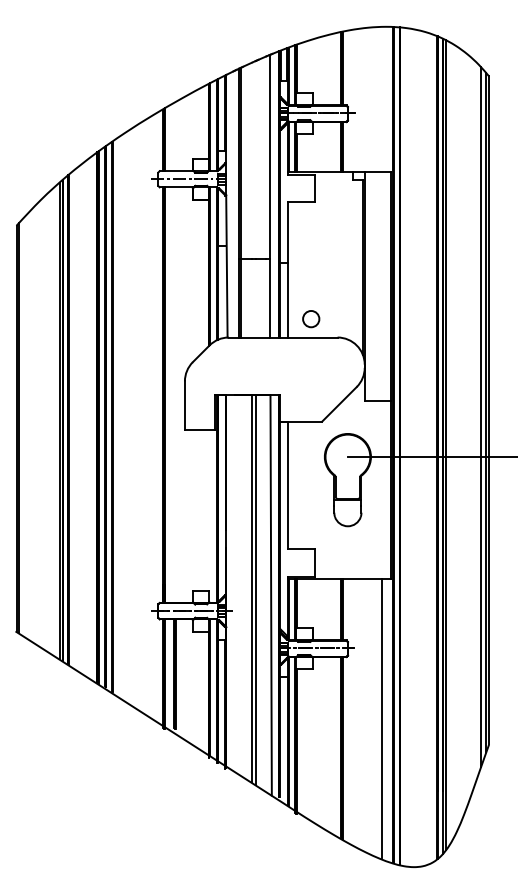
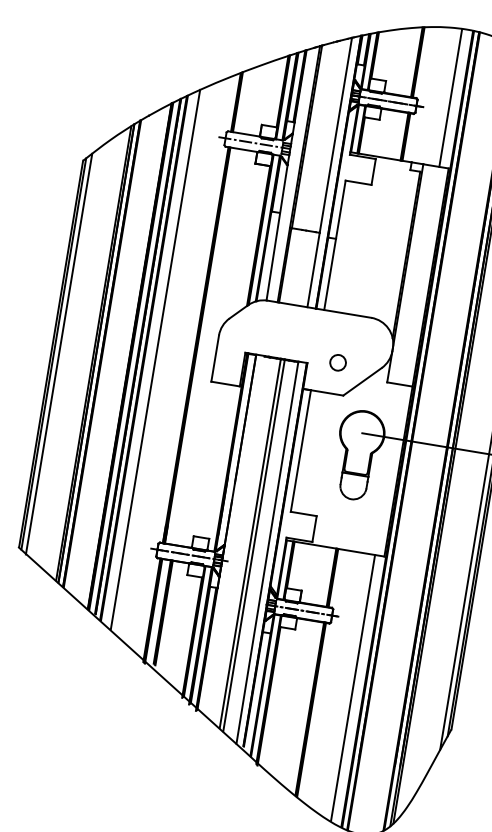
line: (381, 99) -> (450, 98), added
circle: (311, 319) -> (338, 363), moved
line: (124, 416) -> (155, 359), added
line: (24, 427) -> (58, 354), added

